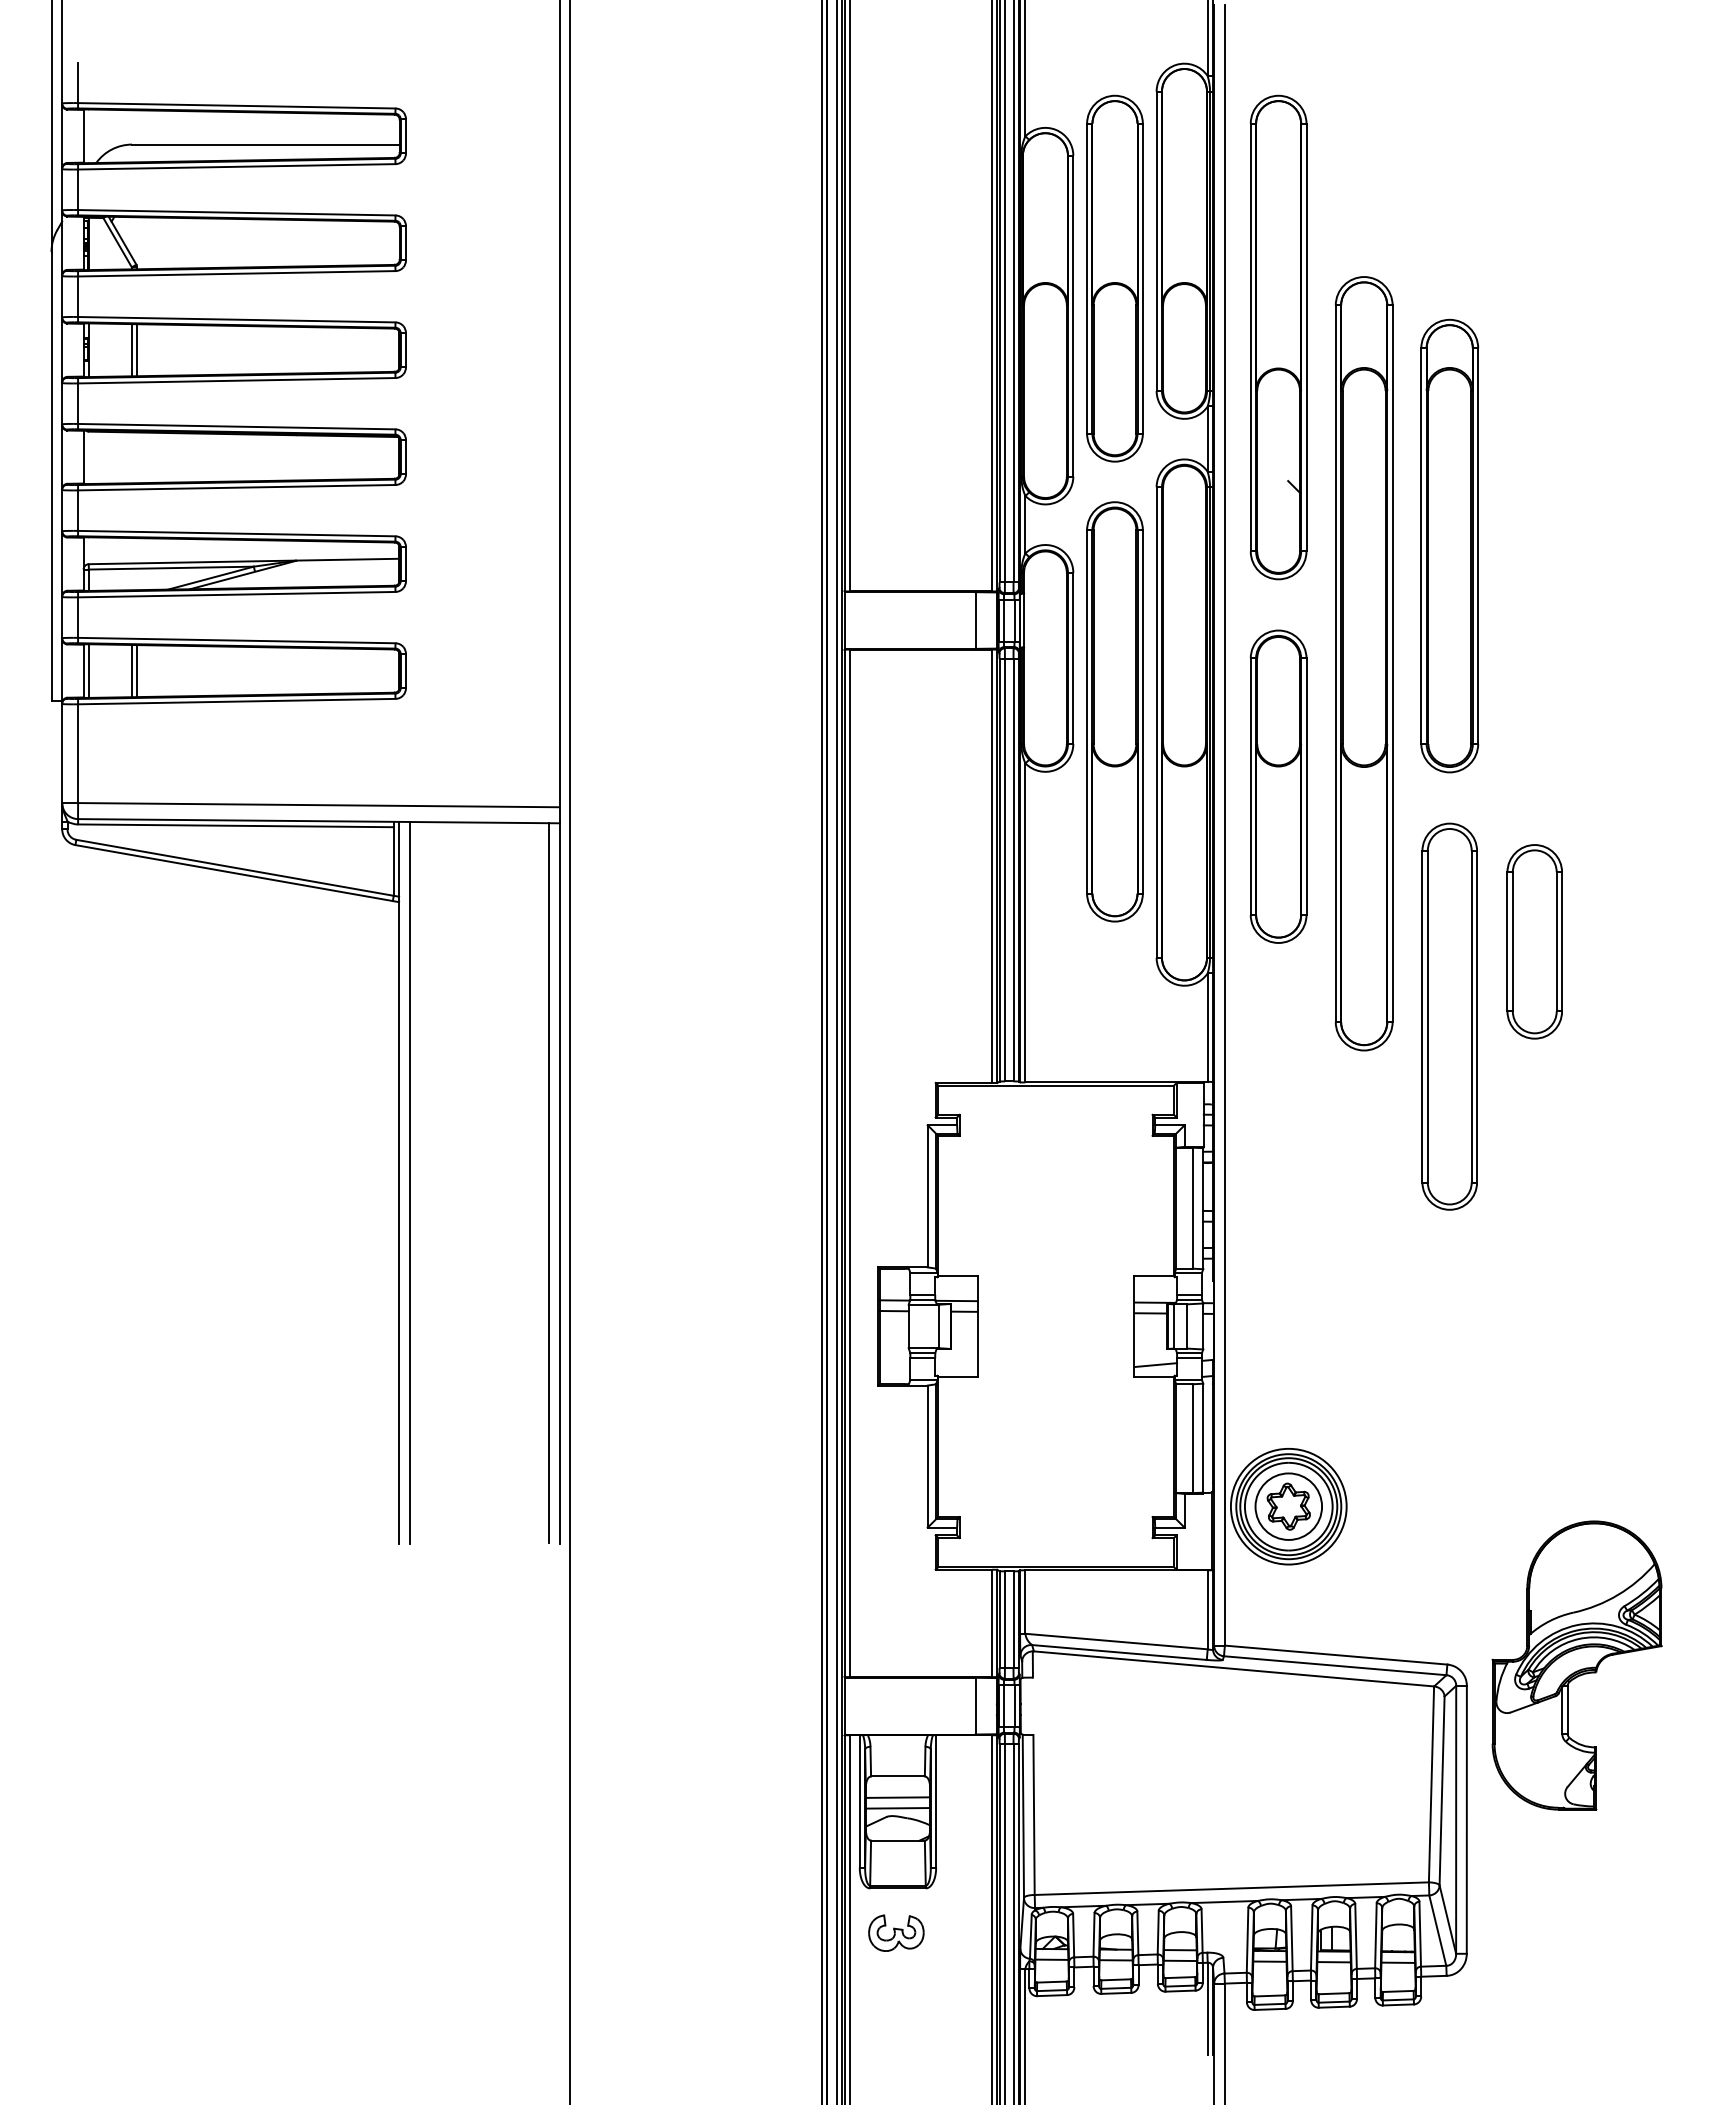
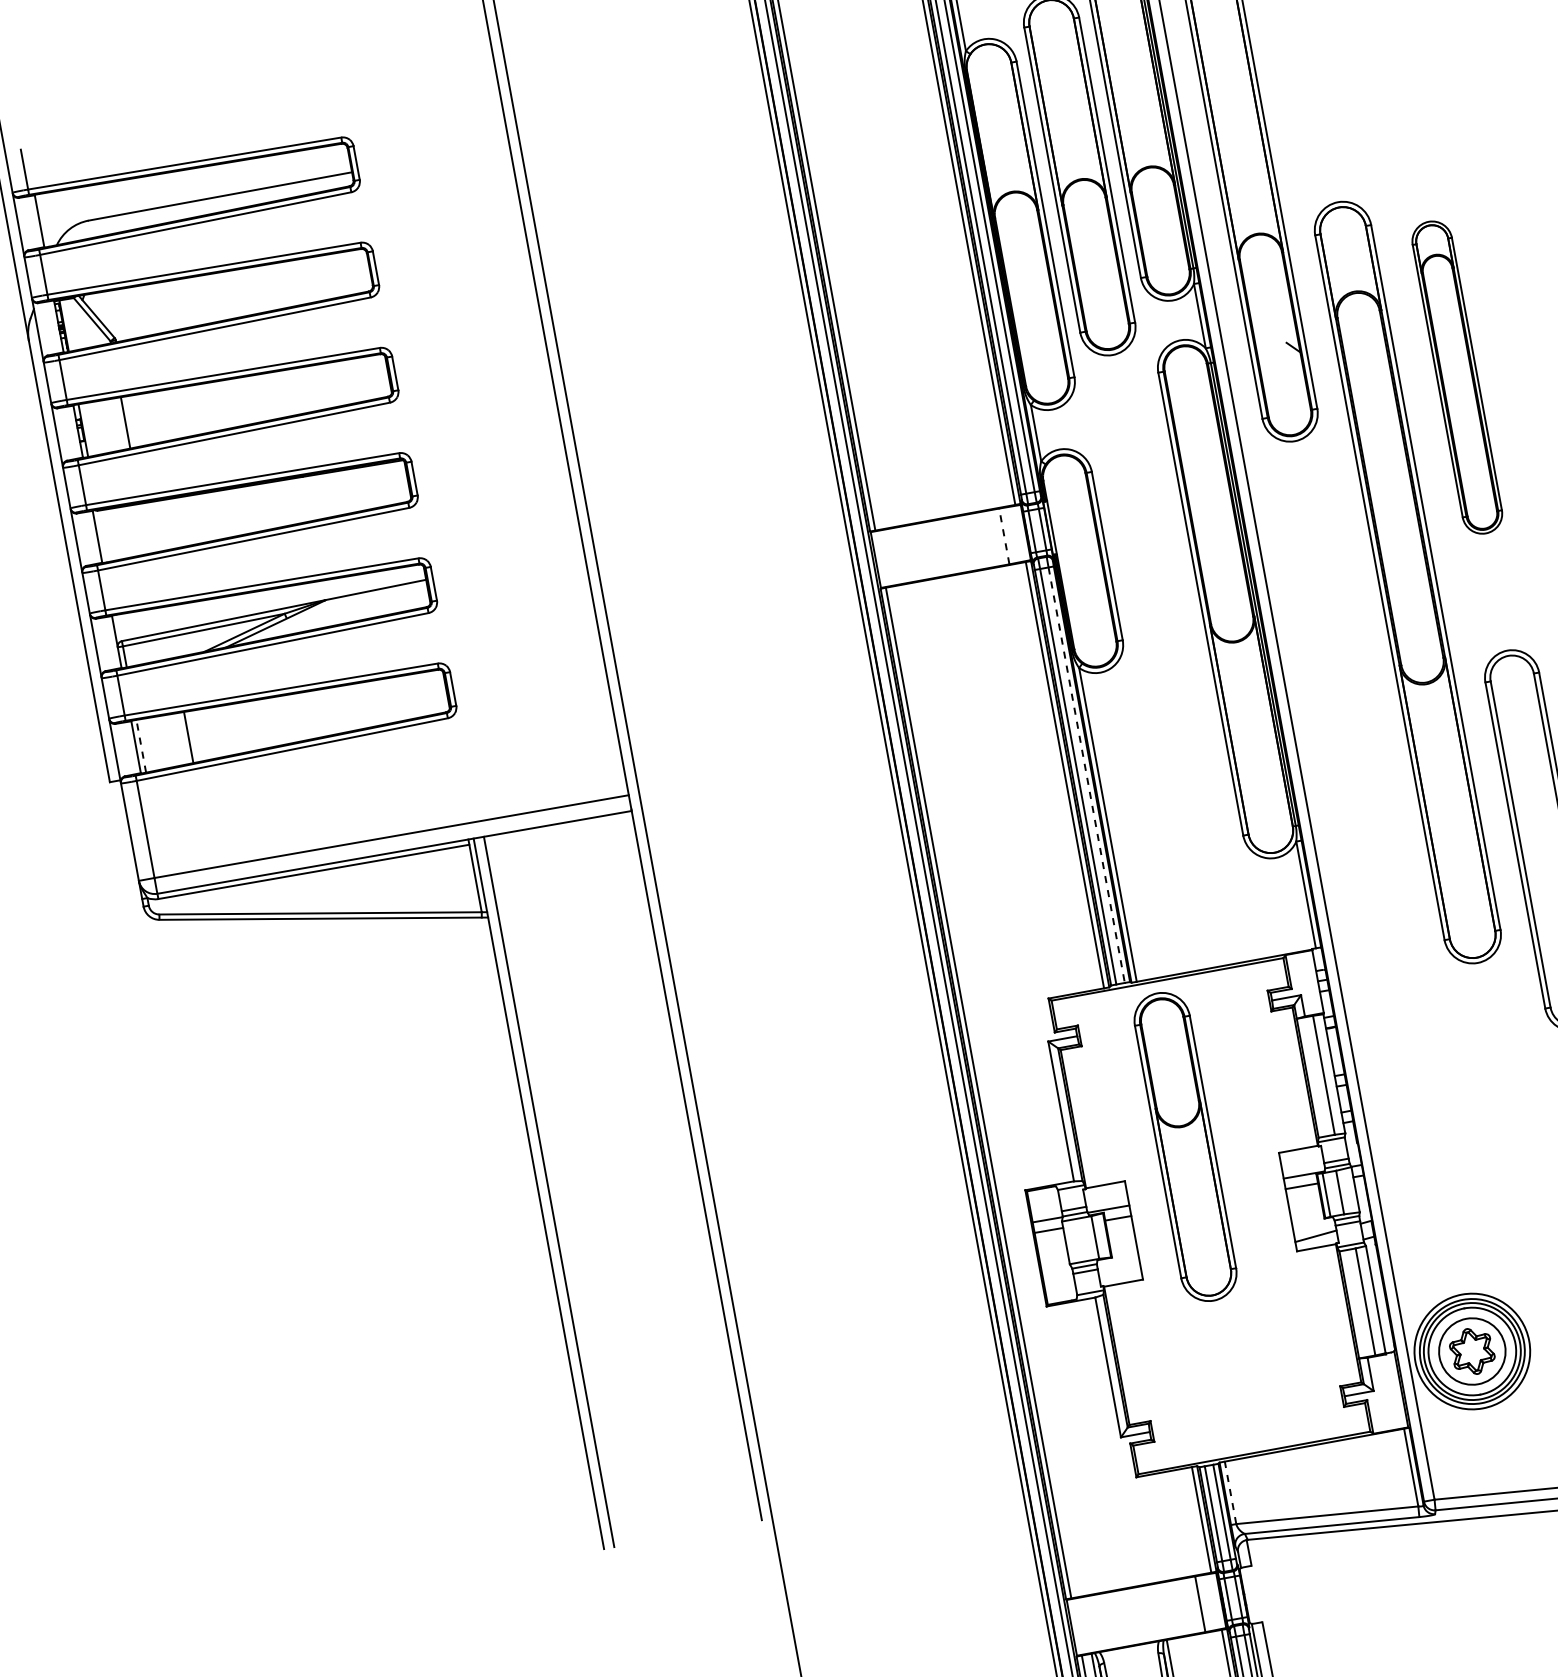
line: (137, 350) -> (131, 422), removed
part: (1449, 545) -> (1456, 377), size x0.7
line: (975, 620) -> (1004, 536), solid -> dashed
part: (1363, 663) -> (1407, 582), moved
line: (88, 671) -> (141, 746), solid -> dashed
line: (131, 671) -> (183, 738), removed
part: (1114, 711) -> (1157, 600), removed
part: (1278, 786) -> (1185, 1146), moved
line: (1013, 870) -> (1086, 775), solid -> dashed
line: (549, 1182) -> (686, 1166), removed
line: (1025, 1602) -> (1230, 1493), solid -> dashed

